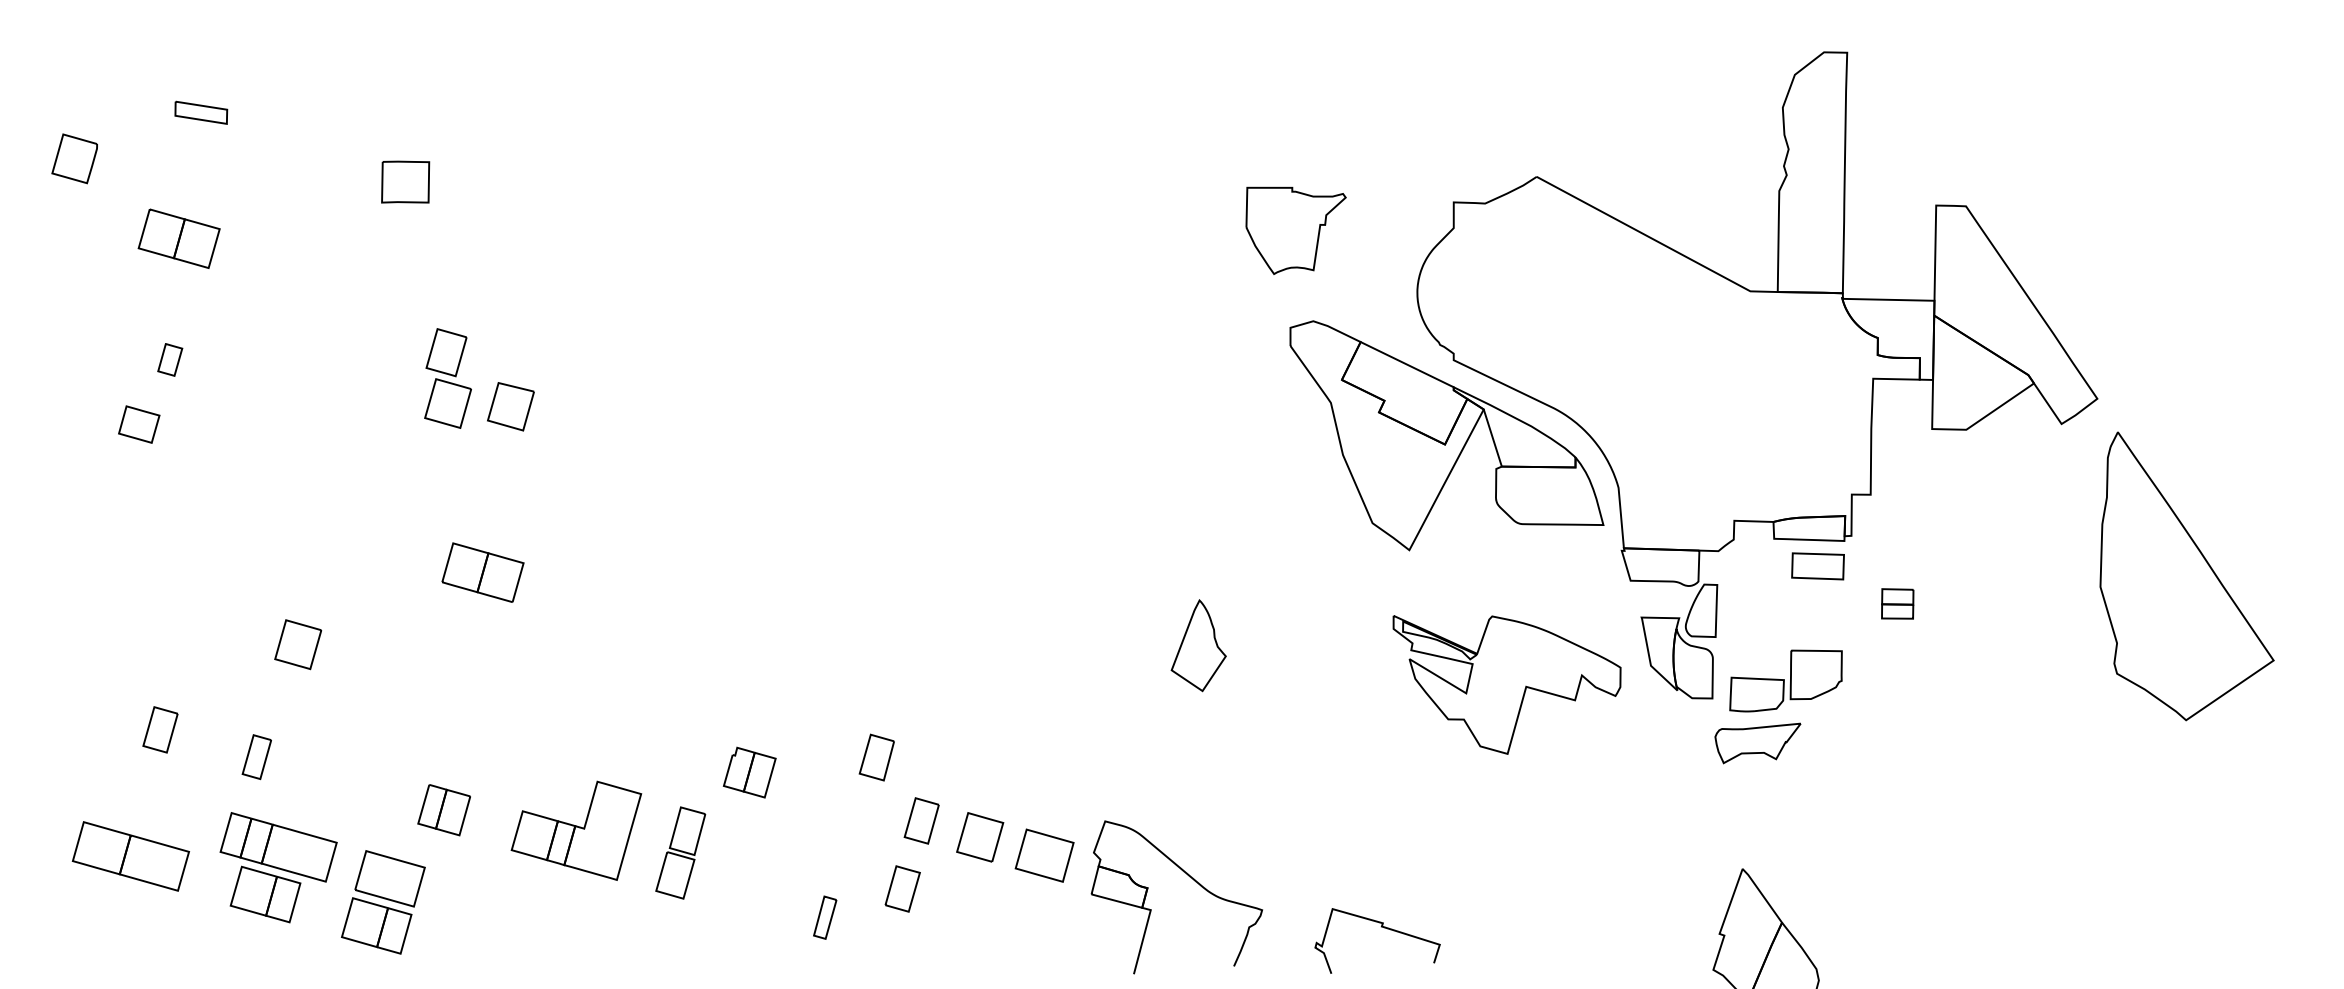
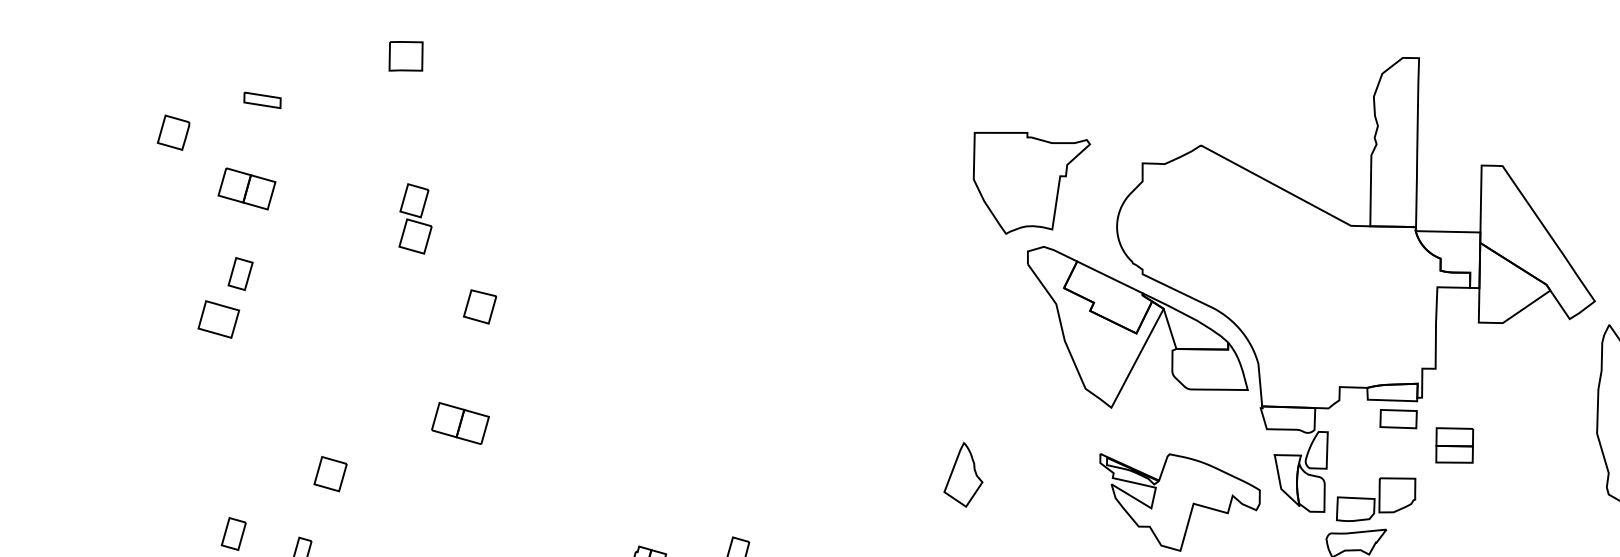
part: (405, 181) -> (406, 55), moved
part: (1295, 230) -> (1031, 183), size x1.67
part: (170, 359) -> (240, 273), size x1.43
part: (447, 378) -> (415, 218), moved
part: (139, 424) -> (219, 319), size x1.43
part: (1897, 603) -> (1454, 445), size x1.67

